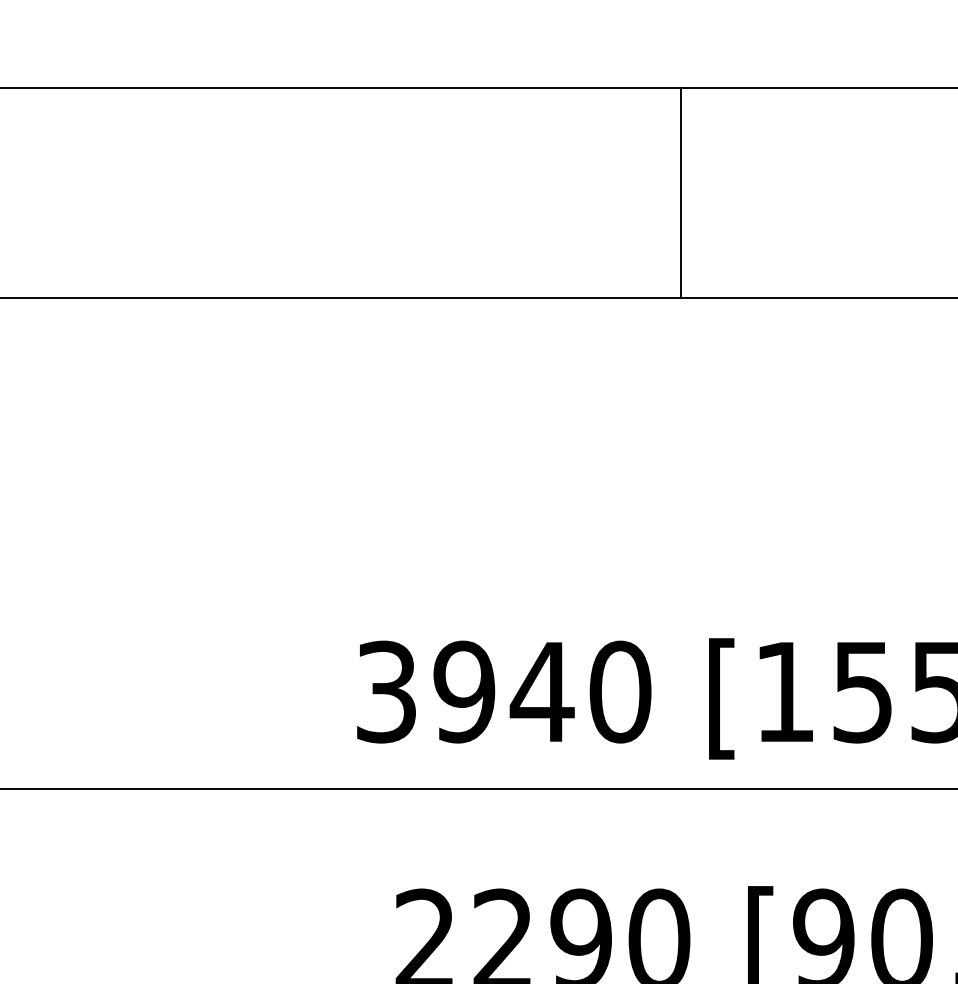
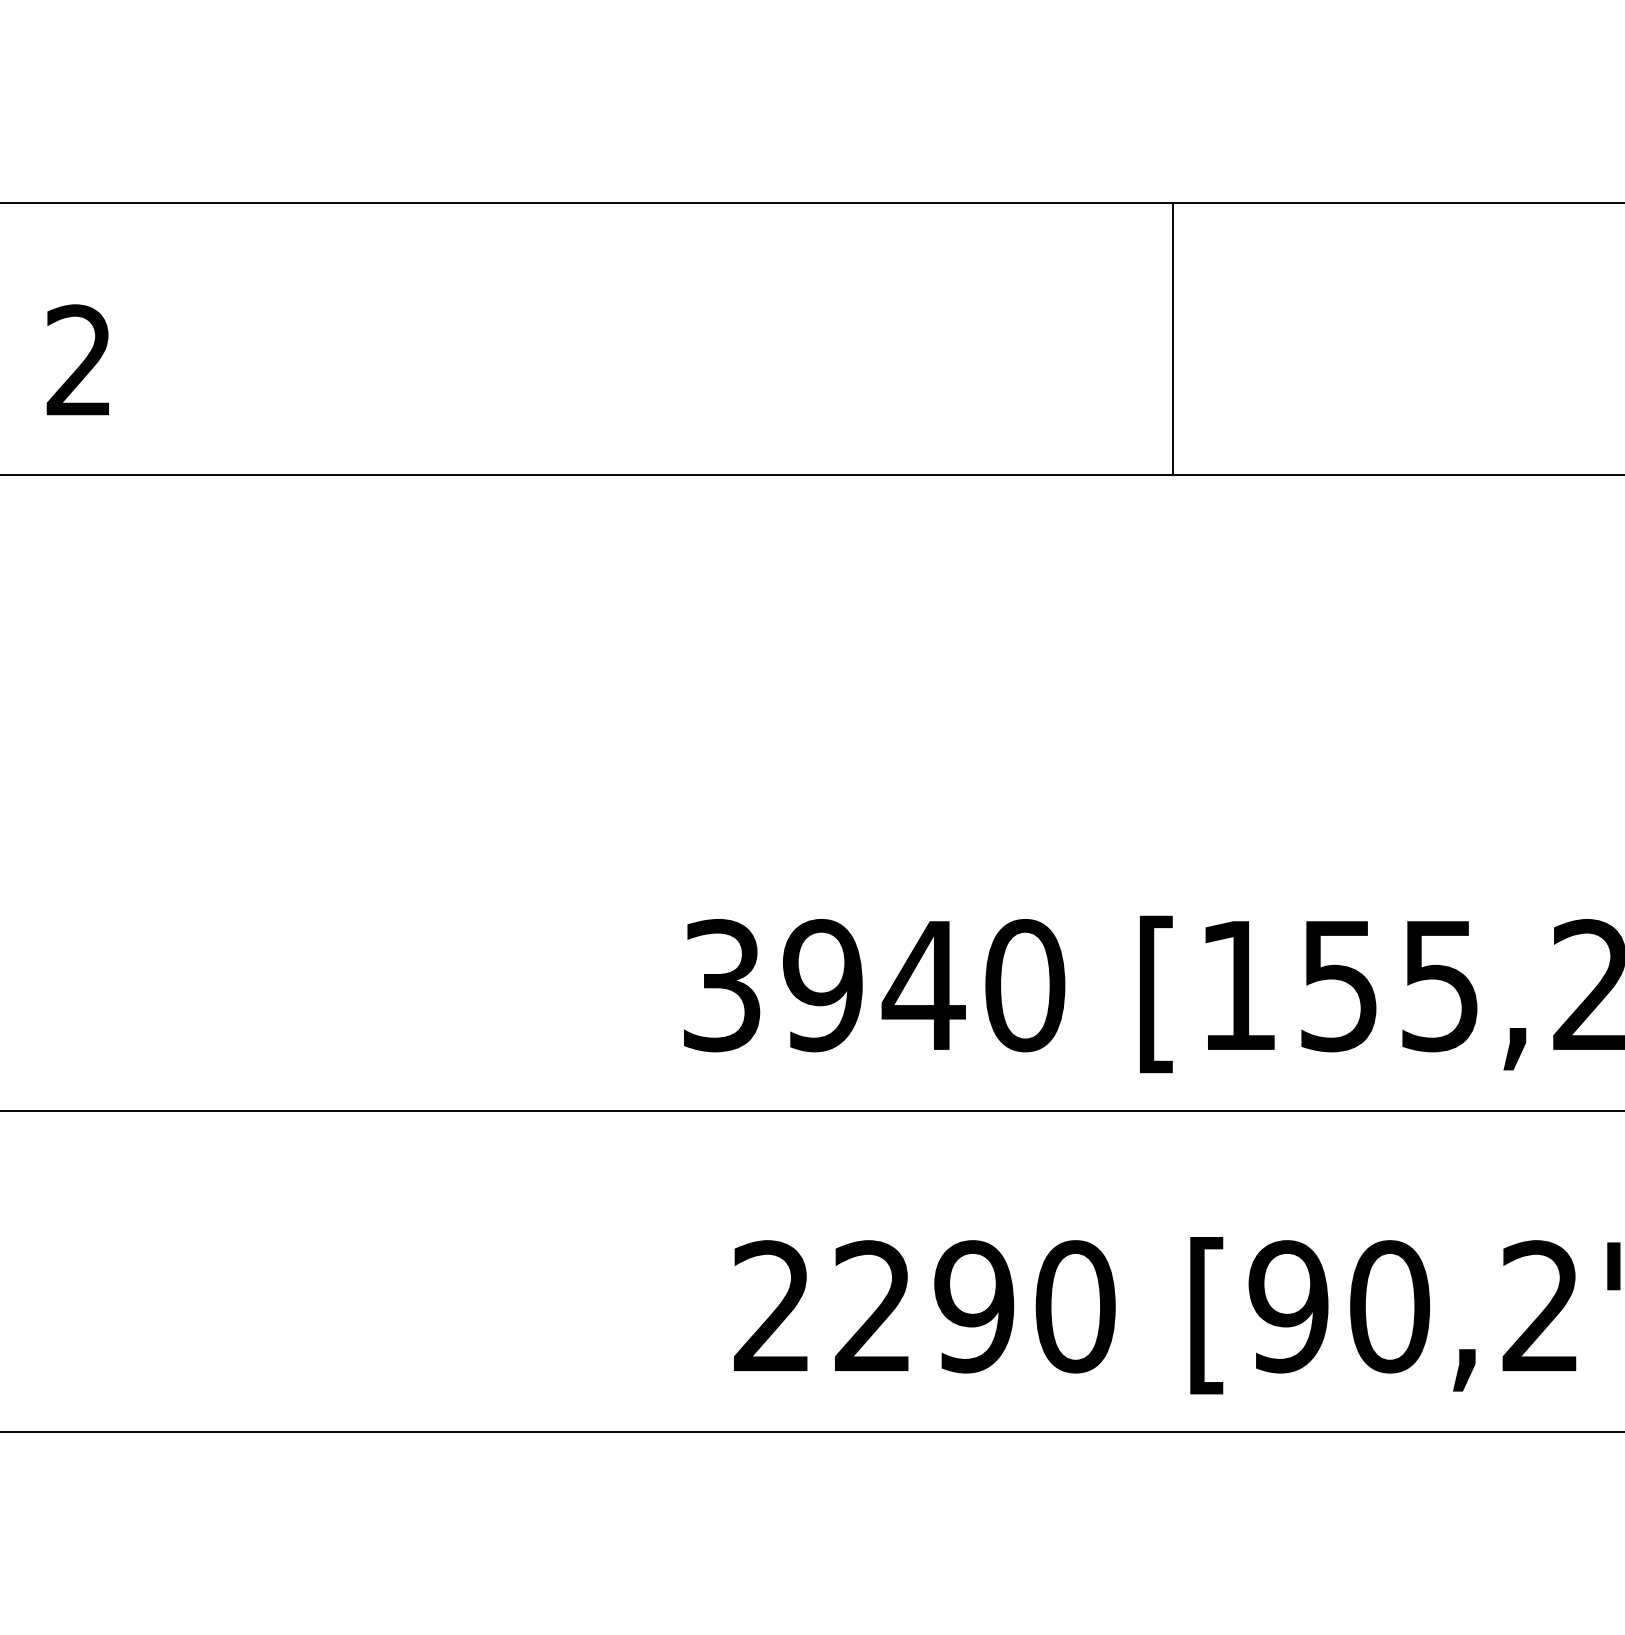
line: (681, 192) -> (1173, 338), moved

